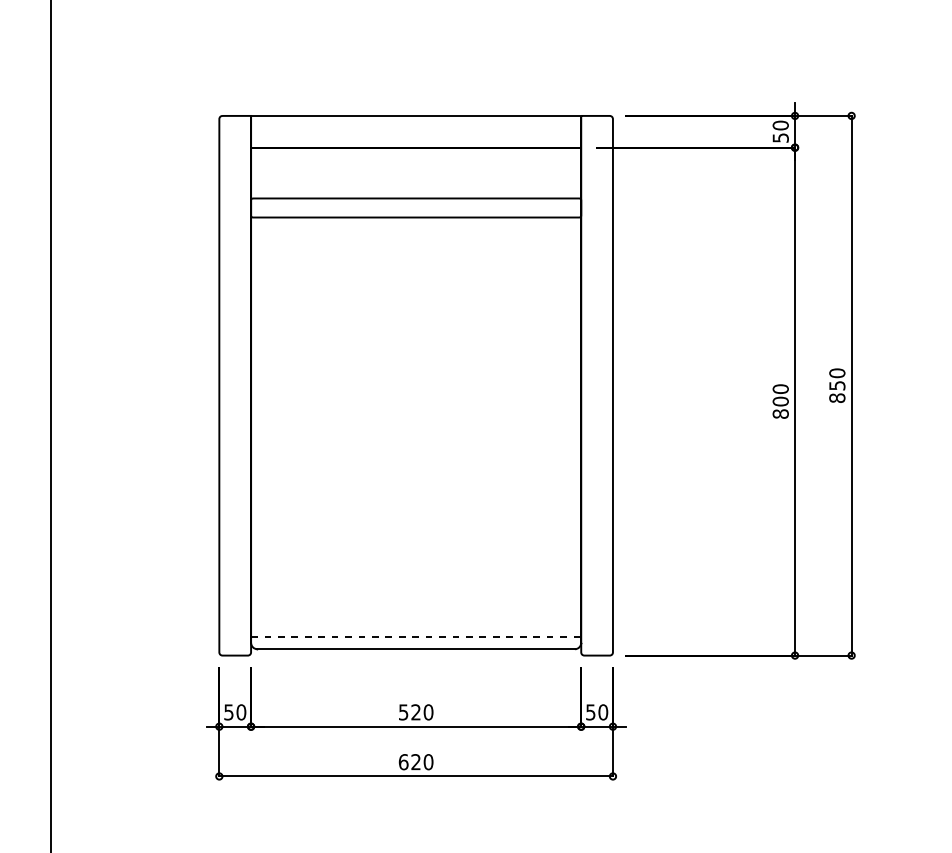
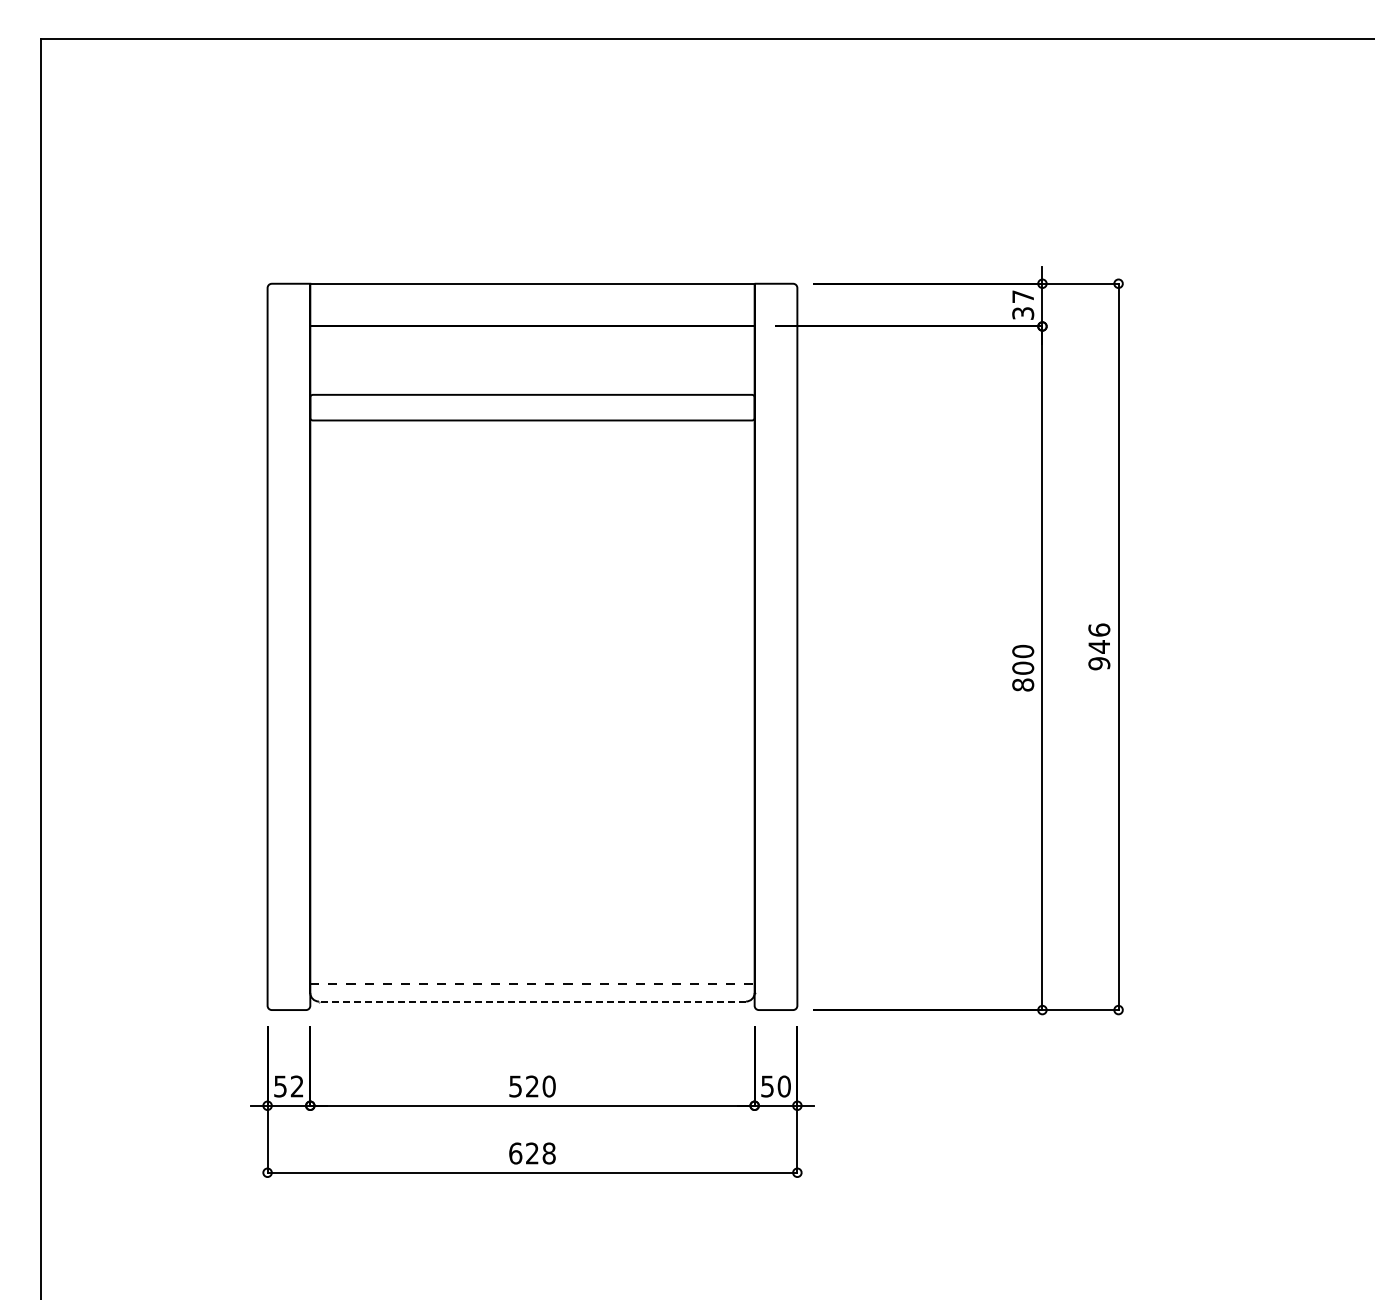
text: (780, 131) -> (1023, 304), 50 -> 37
text: (837, 385) -> (1099, 646), 850 -> 946
line: (416, 649) -> (532, 1001), solid -> dashed
text: (240, 712) -> (296, 1086), 50 -> 52
text: (428, 762) -> (548, 1153), 620 -> 628

